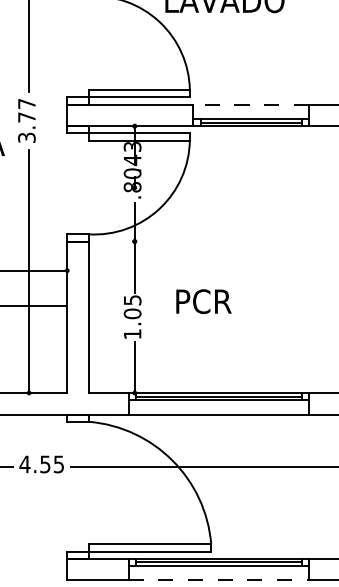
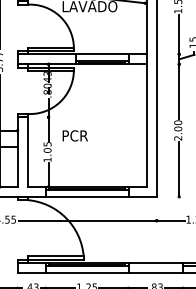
line: (249, 104) -> (101, 54), dashed -> solid
text: (202, 300) -> (74, 135), moved
line: (219, 579) -> (87, 272), dashed -> solid

